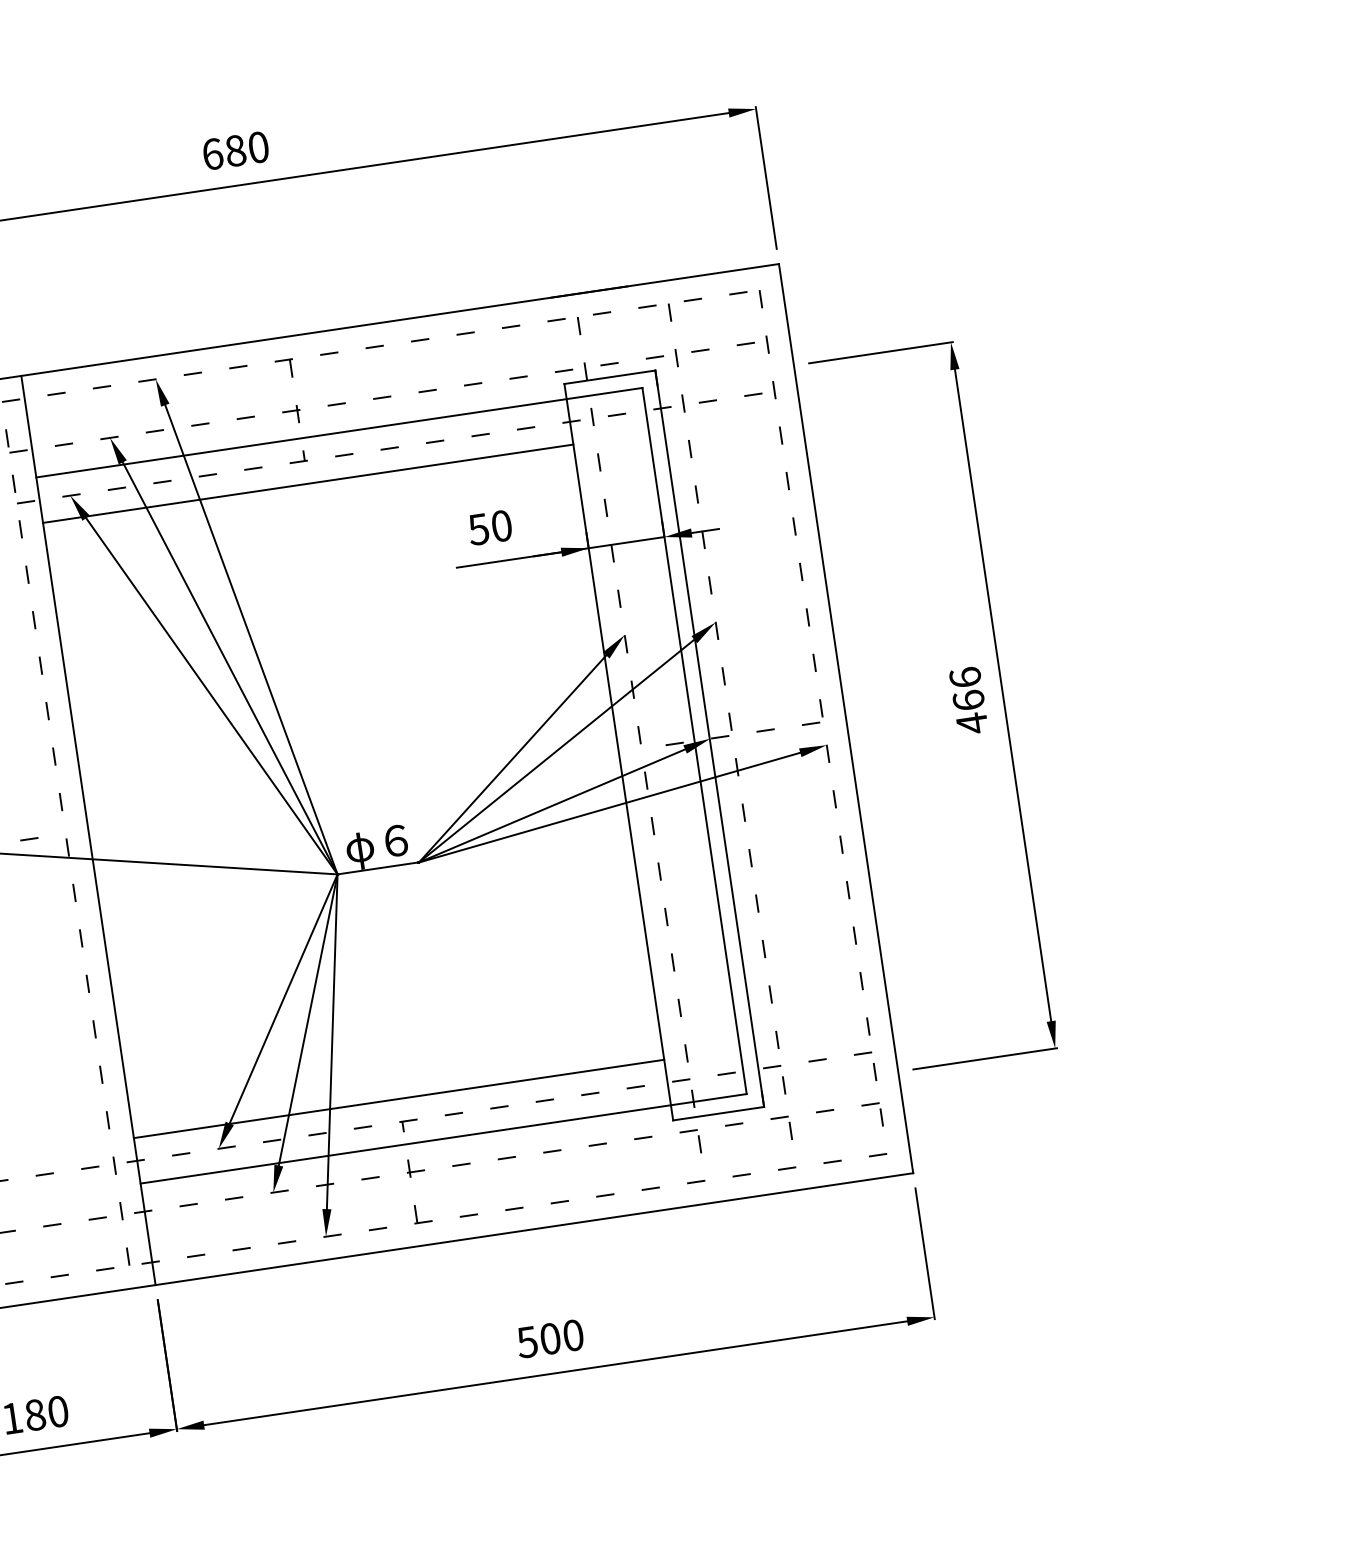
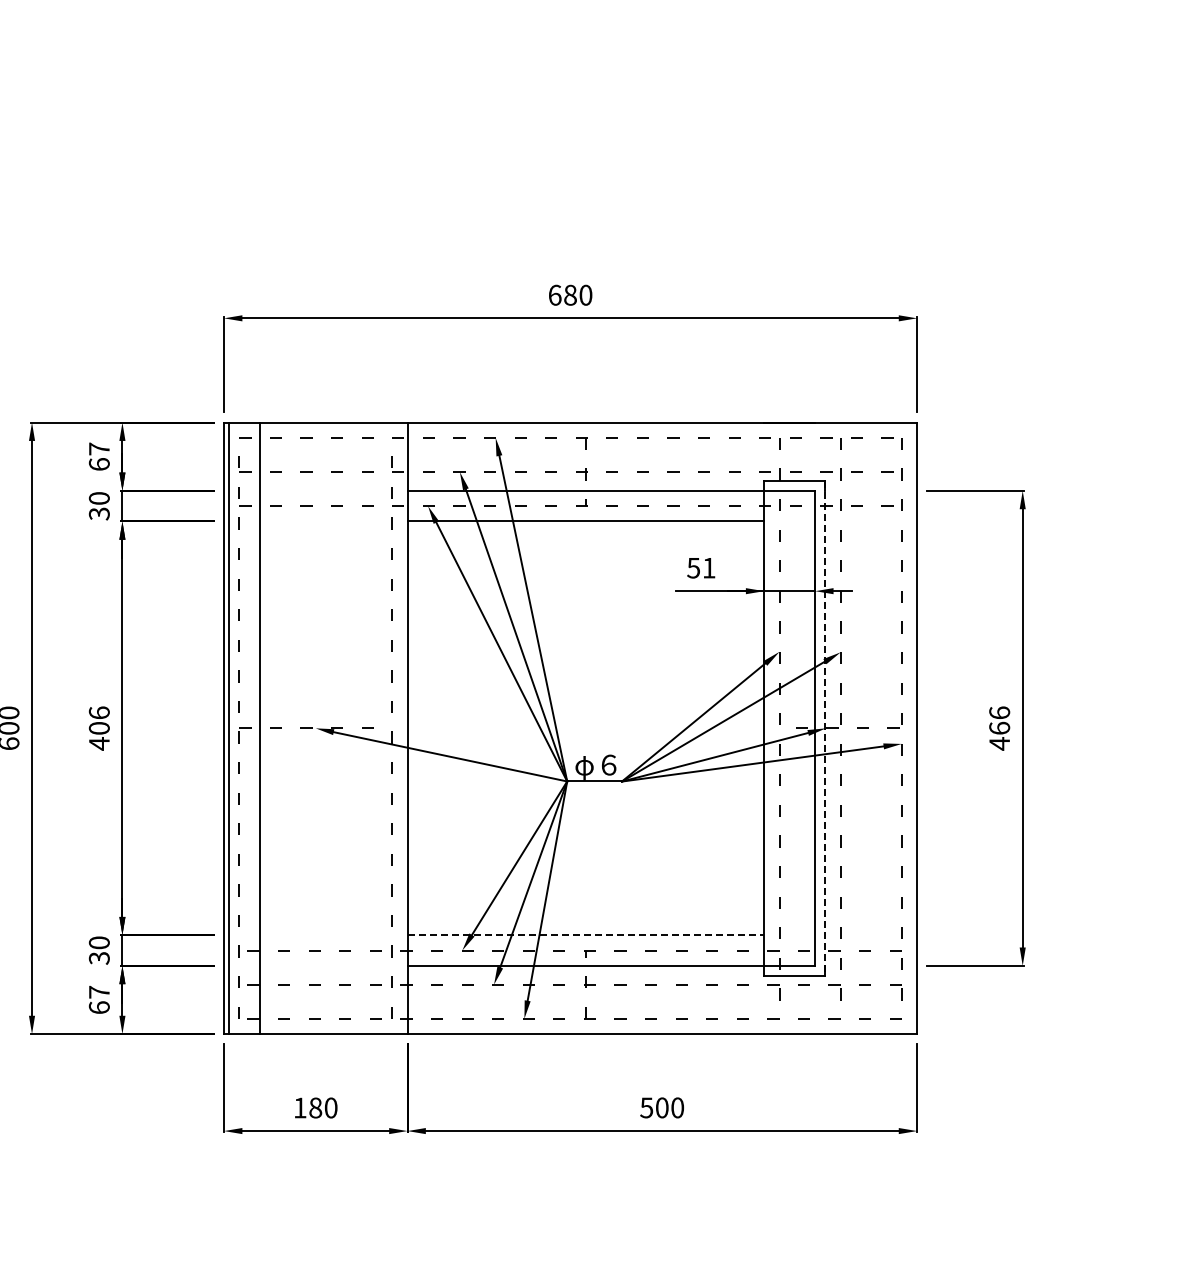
text: (502, 525) -> (709, 567), 50 -> 51
line: (709, 738) -> (825, 728), solid -> dashed
line: (400, 1099) -> (586, 935), solid -> dashed

